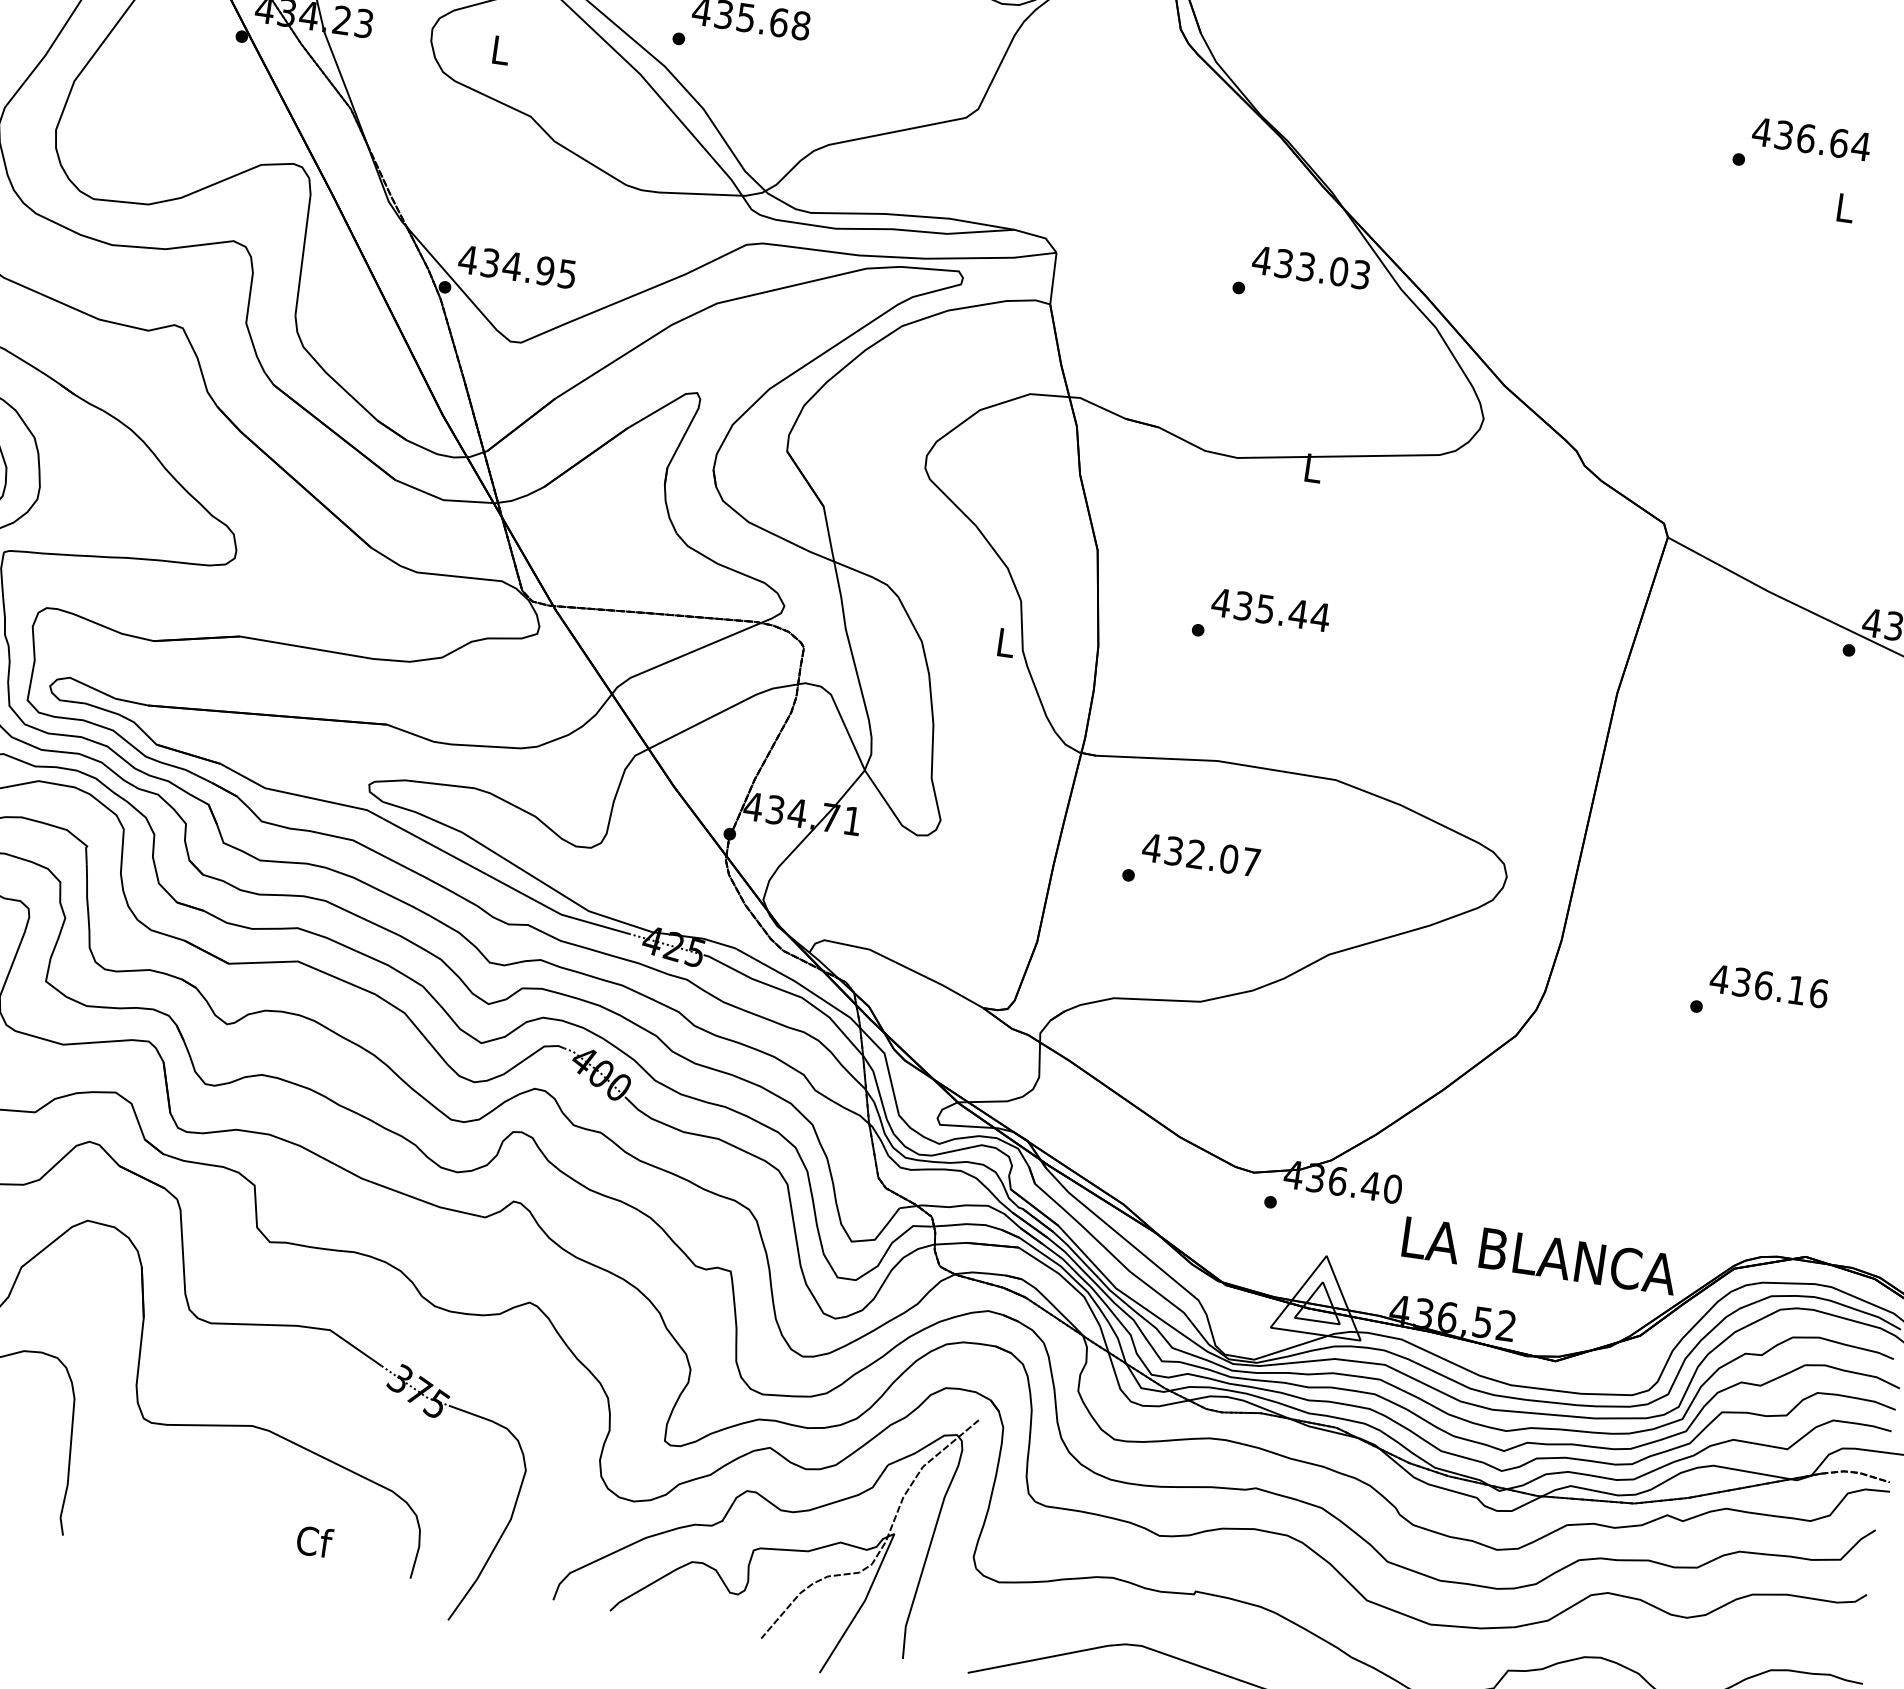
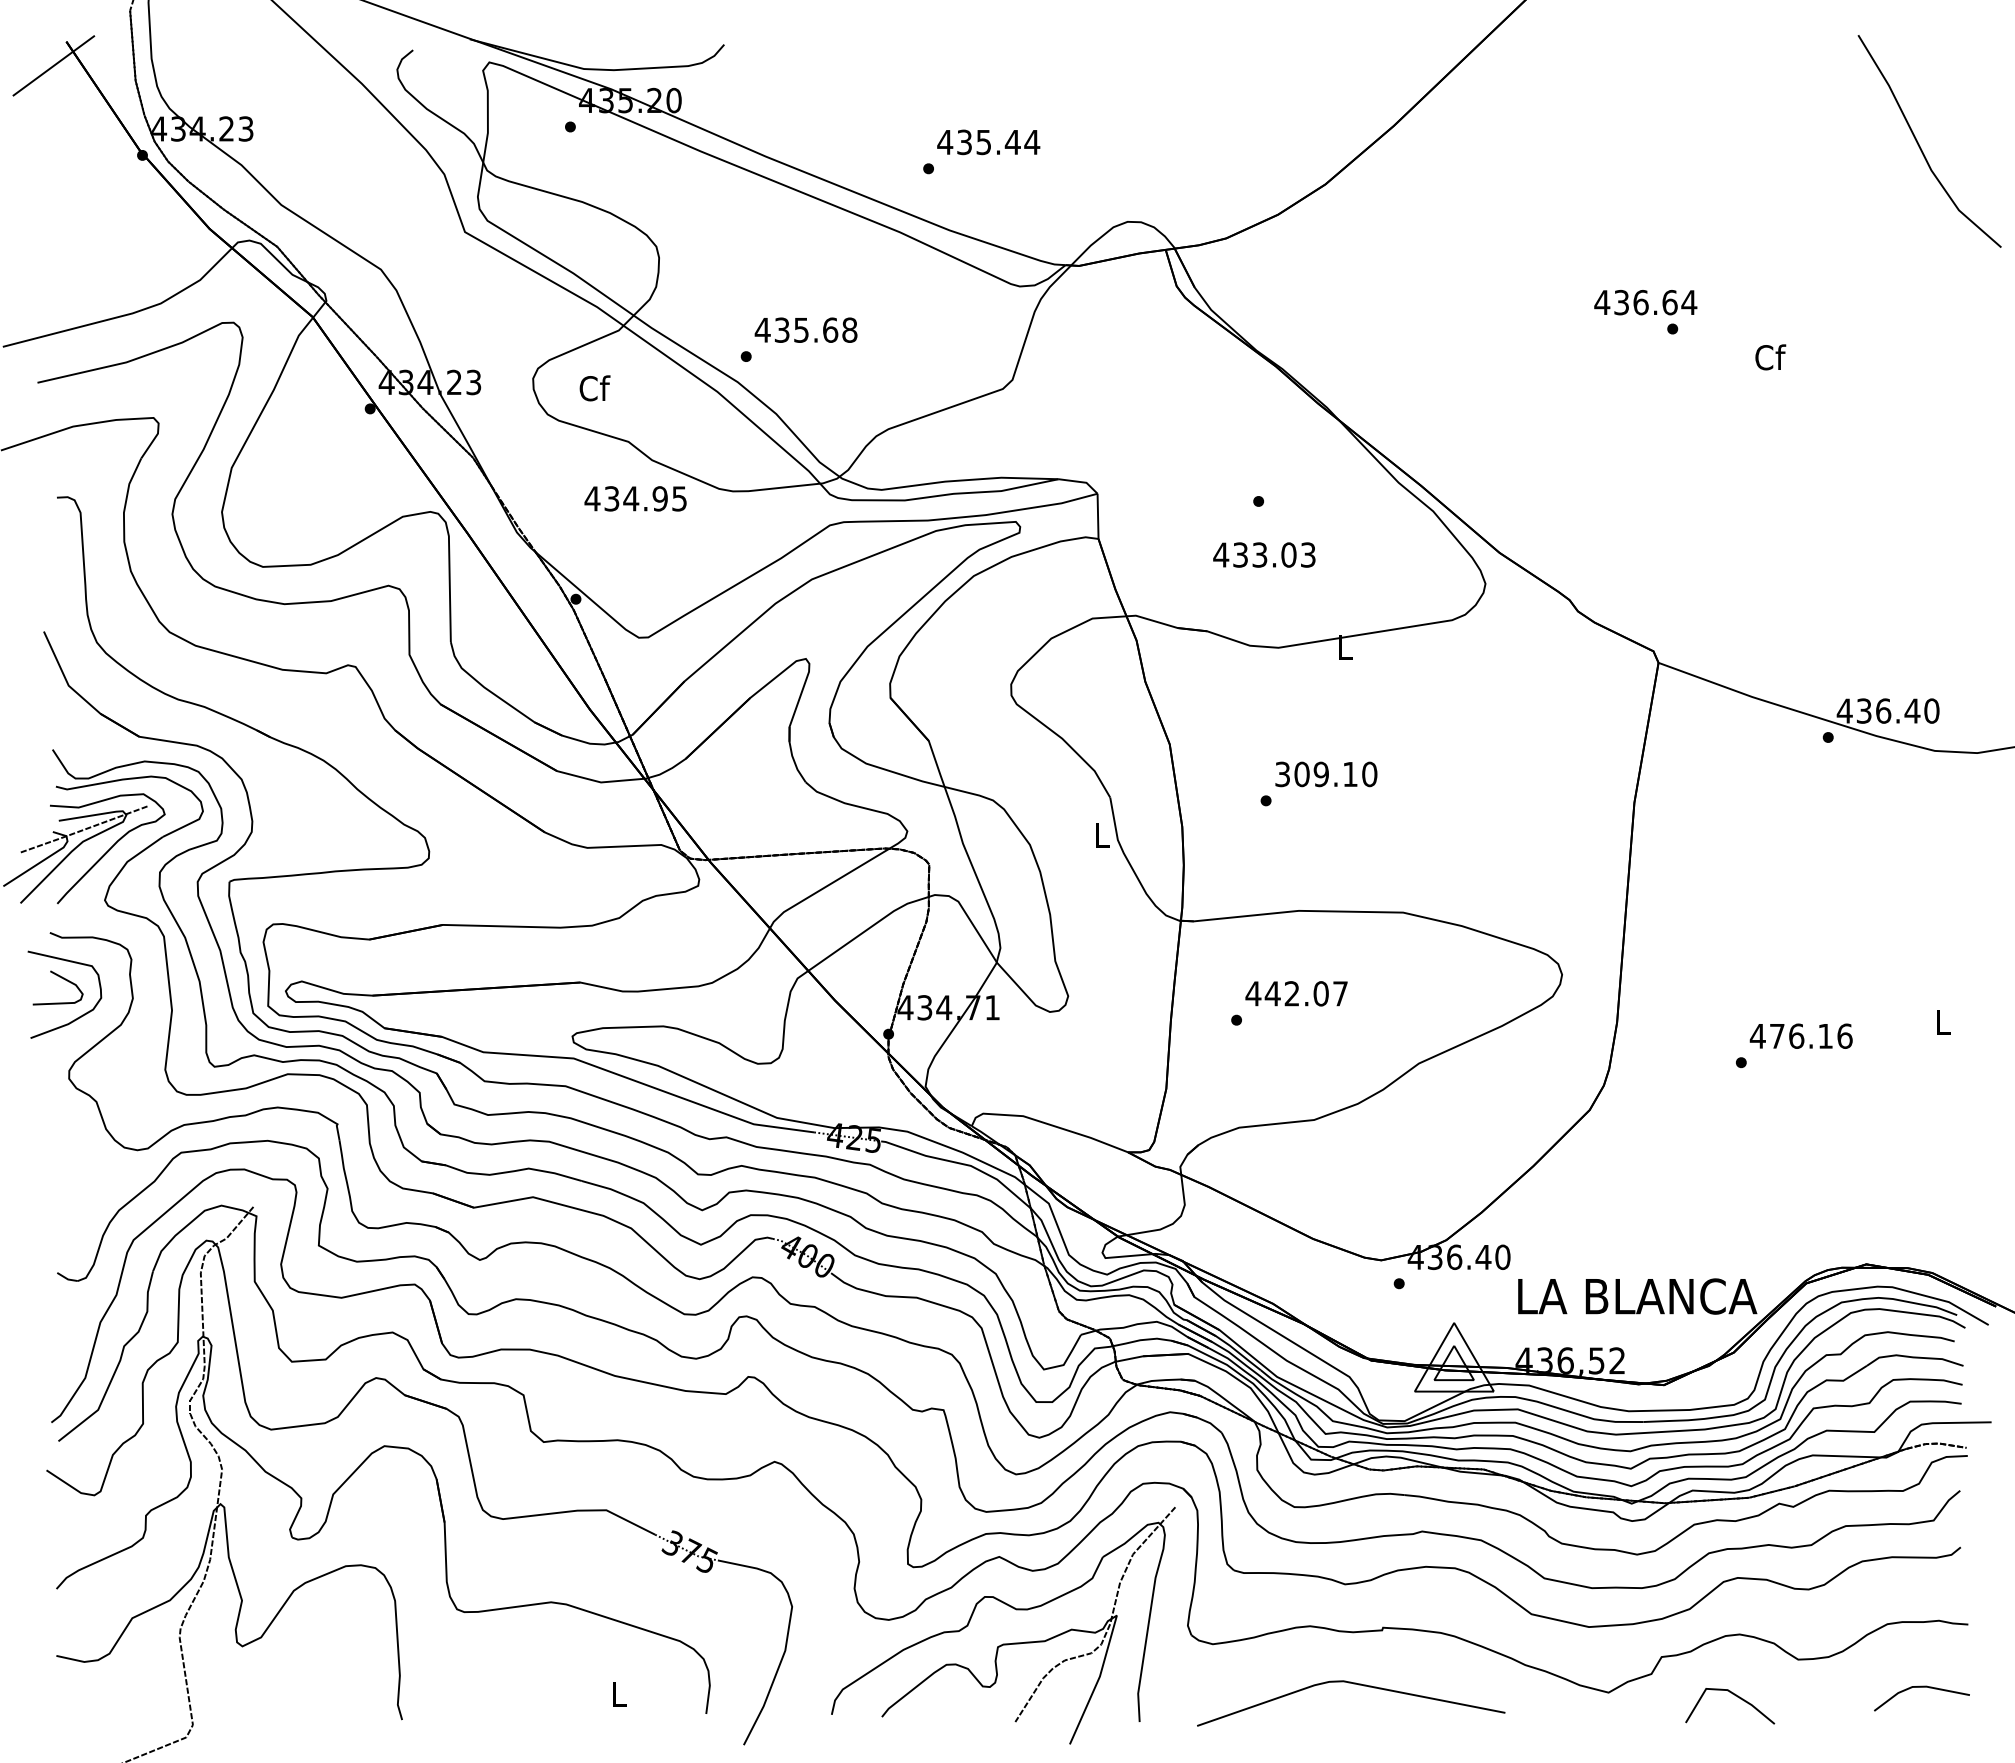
text: (500, 50) -> (594, 388), L -> Cf
text: (1811, 139) -> (1645, 302), moved
text: (1845, 208) -> (1770, 357), L -> Cf
text: (517, 266) -> (635, 498), moved
text: (1311, 267) -> (1264, 554), moved
text: (1270, 610) -> (1325, 774), 435.44 -> 309.10
text: (1173, 850) -> (1272, 993), 432.07 -> 442.07
text: (1742, 981) -> (1777, 1035), 436.16 -> 476.16
text: (314, 1542) -> (619, 1694), Cf -> L

